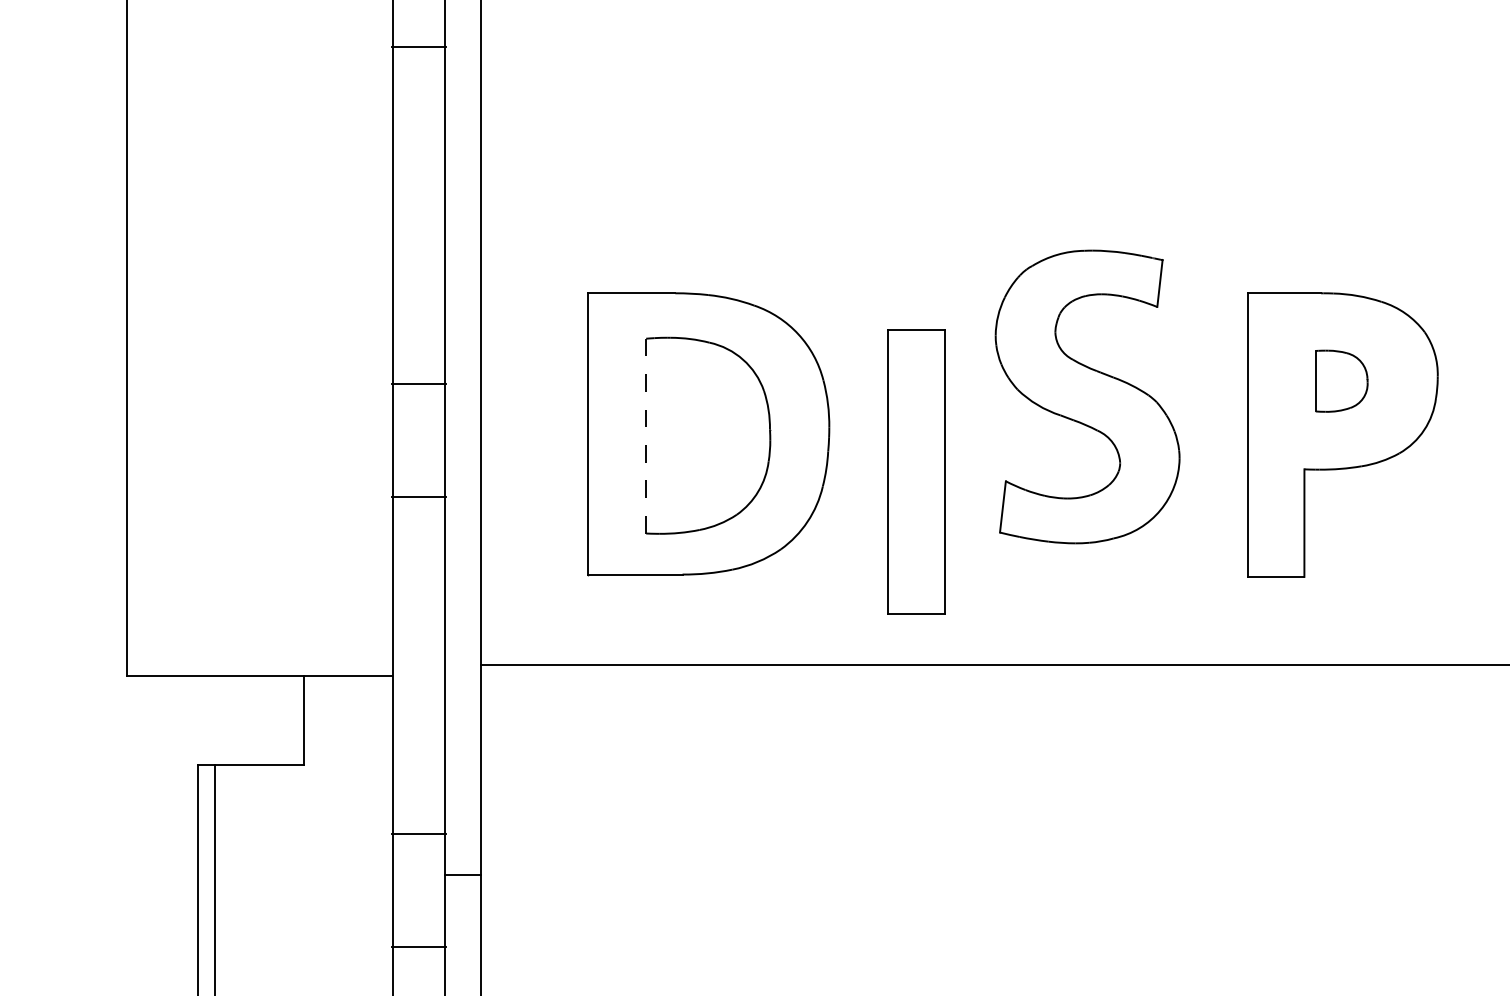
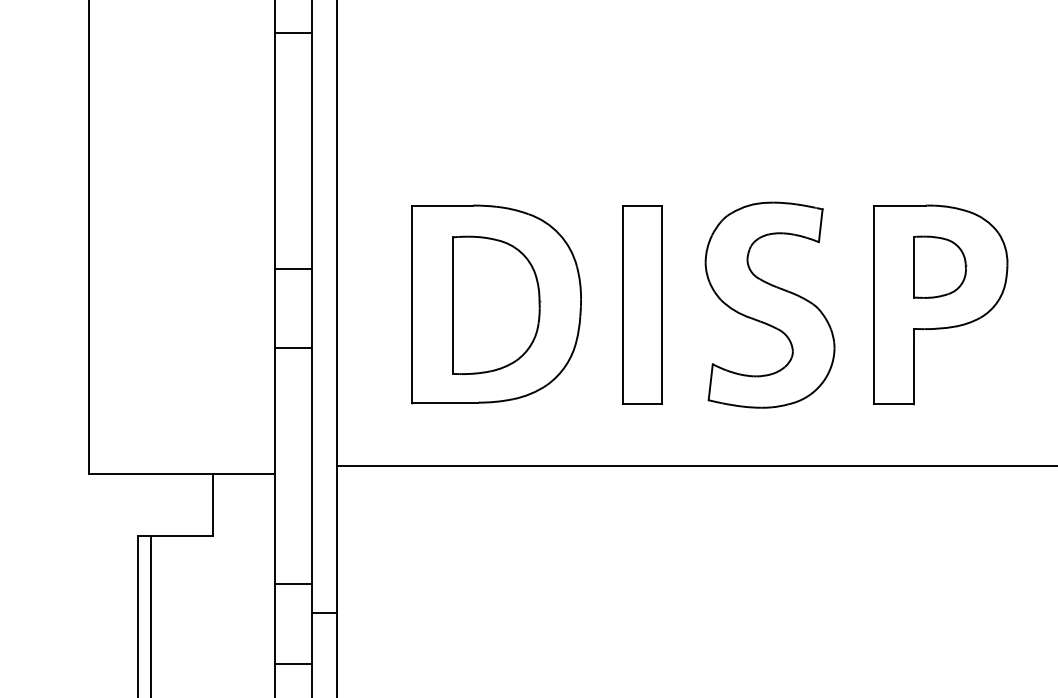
part: (1342, 380) -> (940, 266), size x1.43
part: (1086, 395) -> (769, 304), moved
line: (645, 437) -> (452, 306), dashed -> solid
part: (916, 471) -> (642, 304), moved

